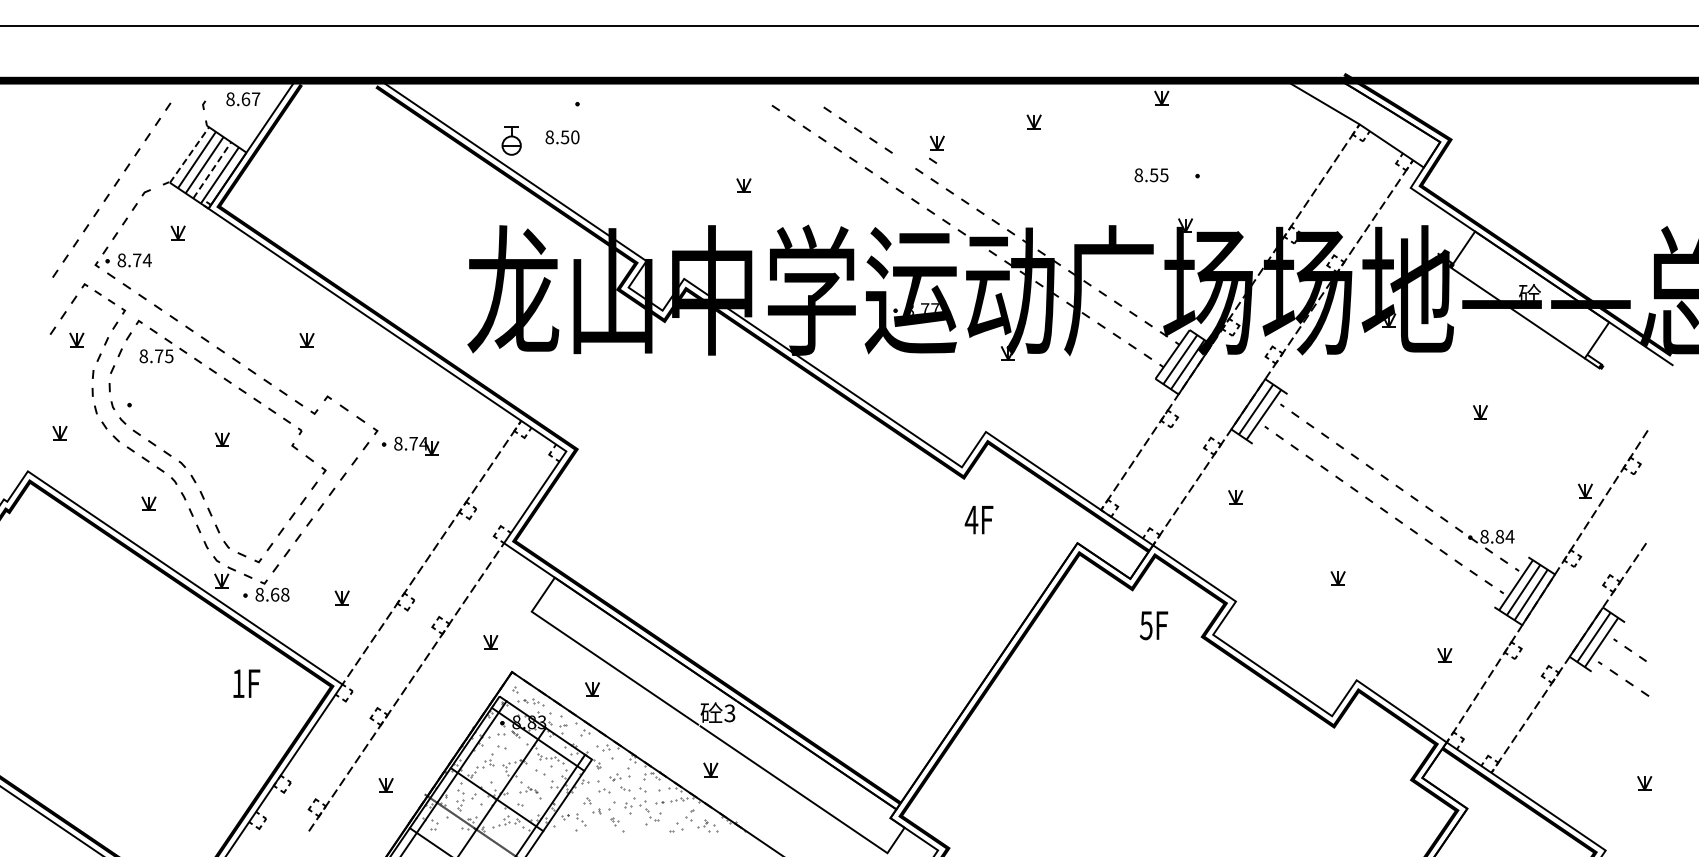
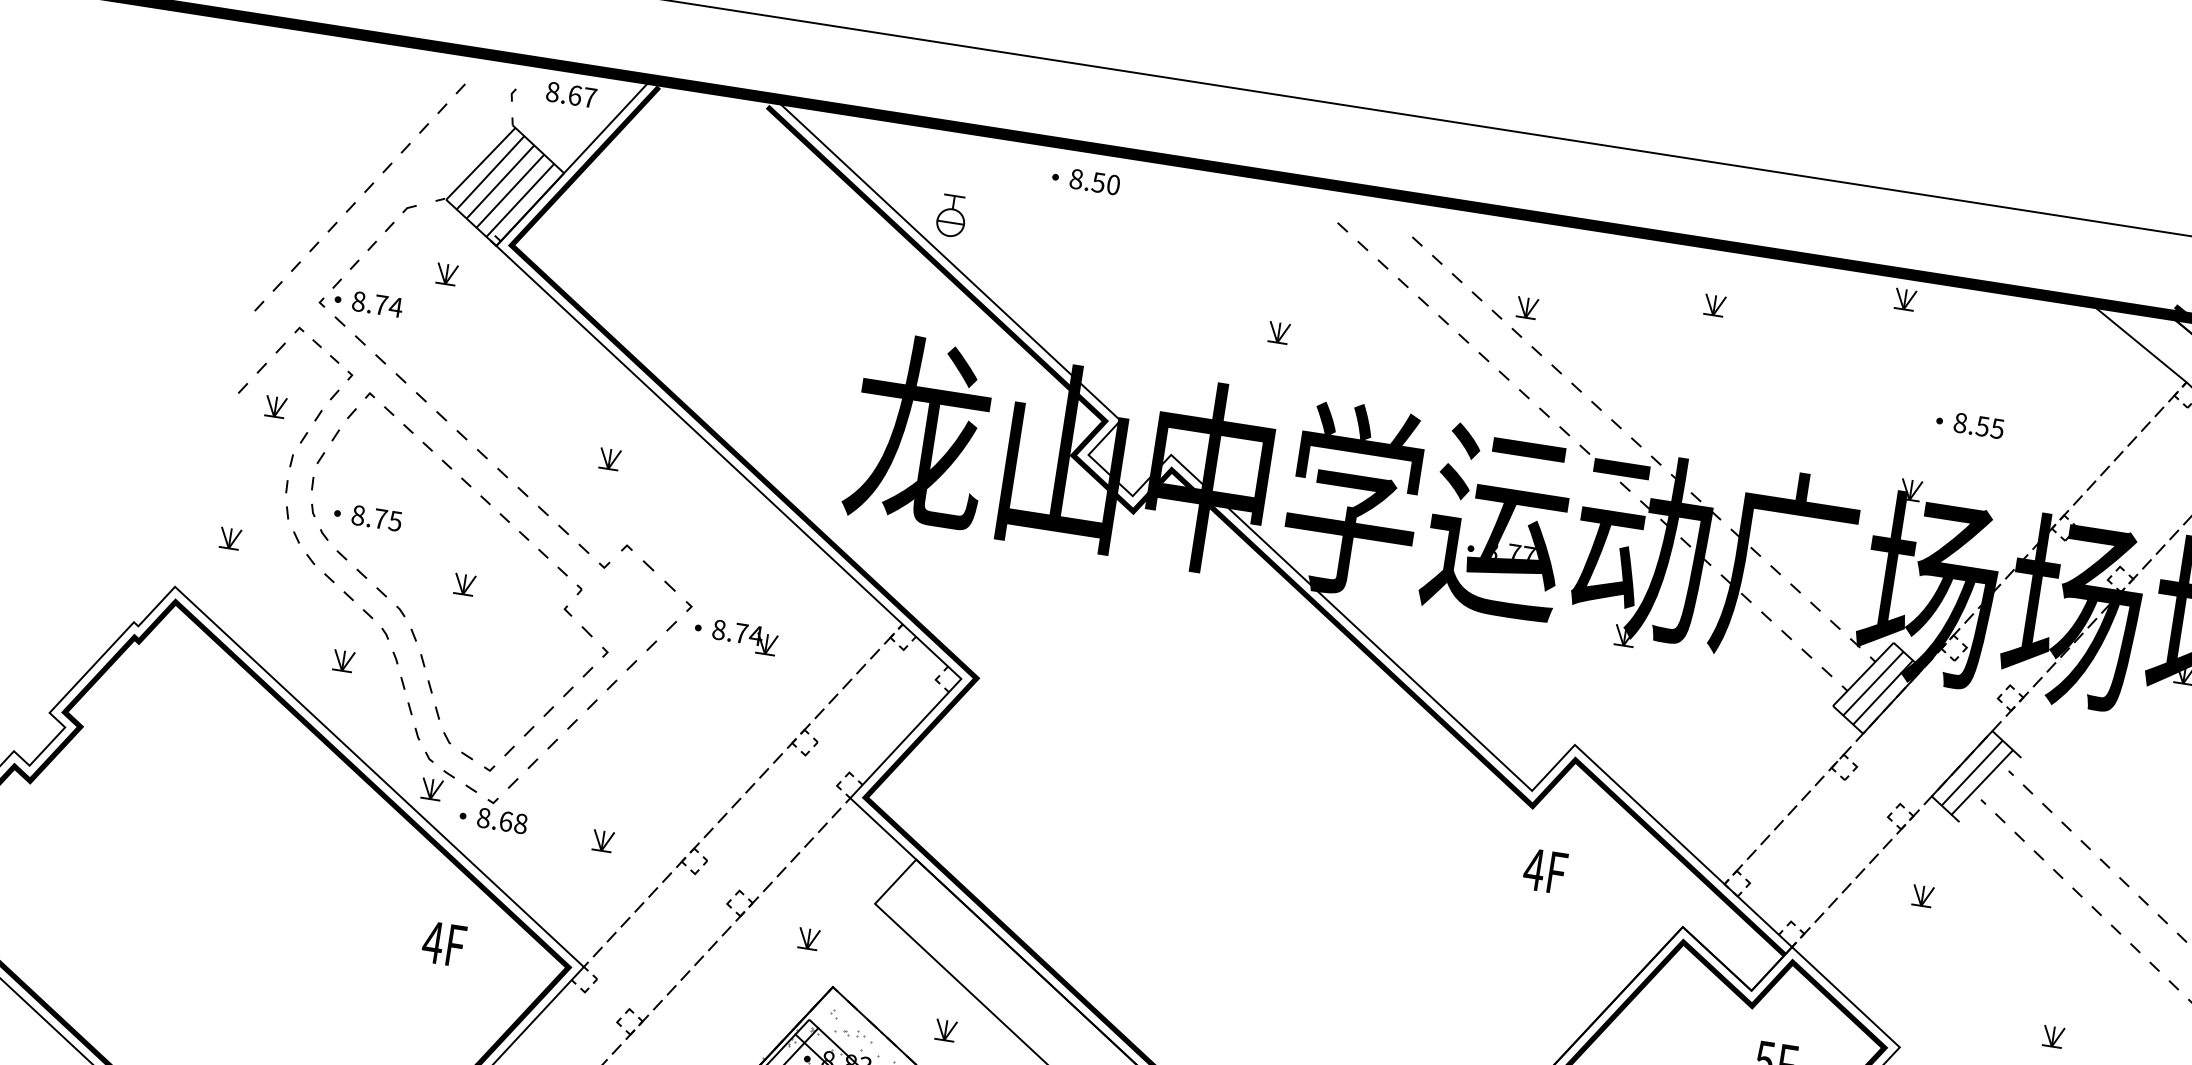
text: (562, 137) -> (1094, 182), moved
part: (936, 149) -> (1524, 317), moved
line: (189, 155) -> (480, 164), dashed -> solid
line: (212, 170) -> (510, 191), dashed -> solid
text: (1151, 175) -> (1978, 426), moved
text: (156, 356) -> (376, 518), moved
text: (238, 683) -> (433, 942), 1F -> 4F

